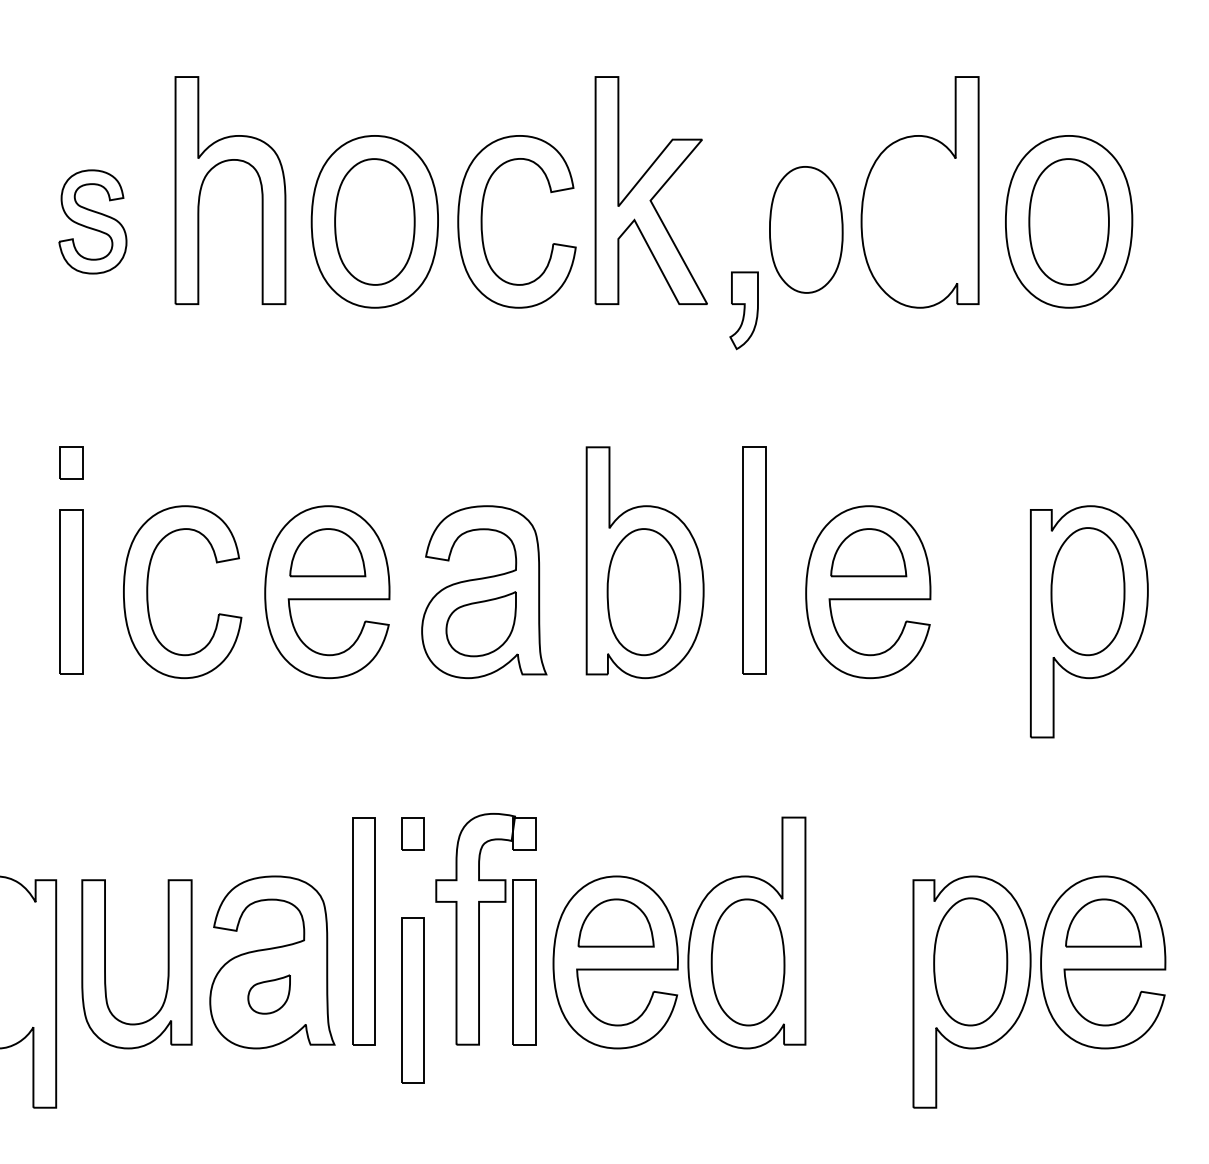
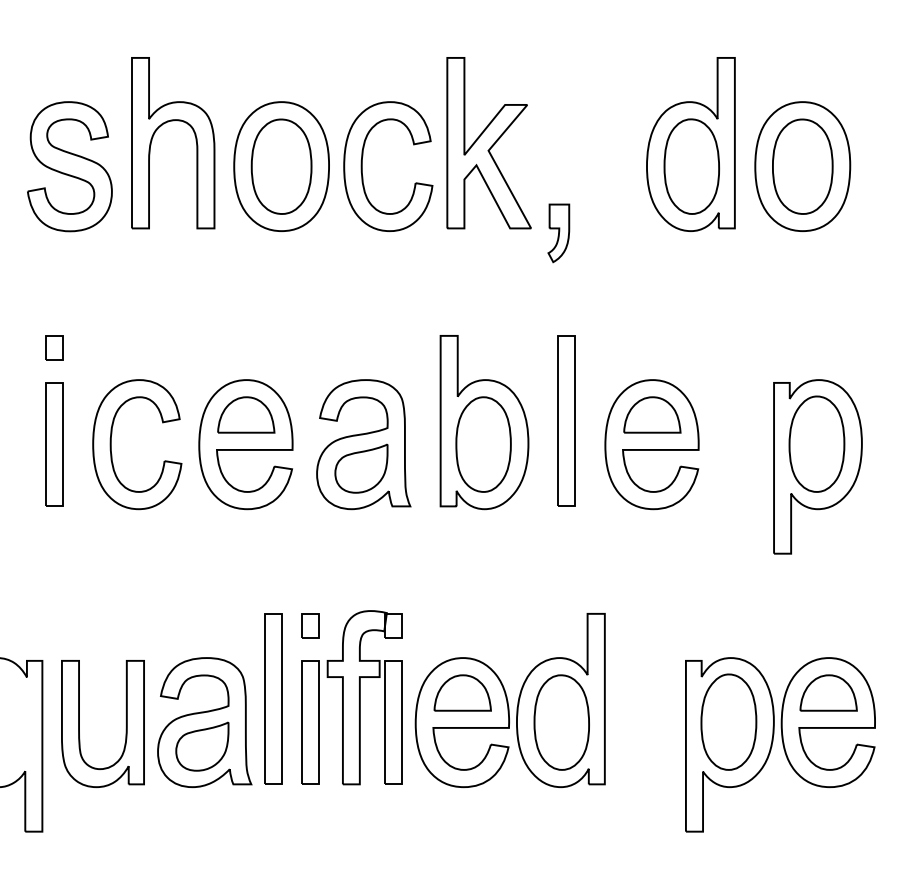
part: (92, 221) -> (69, 166), size x1.67
part: (806, 229) -> (691, 166), moved
part: (268, 994) -> (201, 746), size x1.67
part: (412, 1000) -> (309, 722), moved

